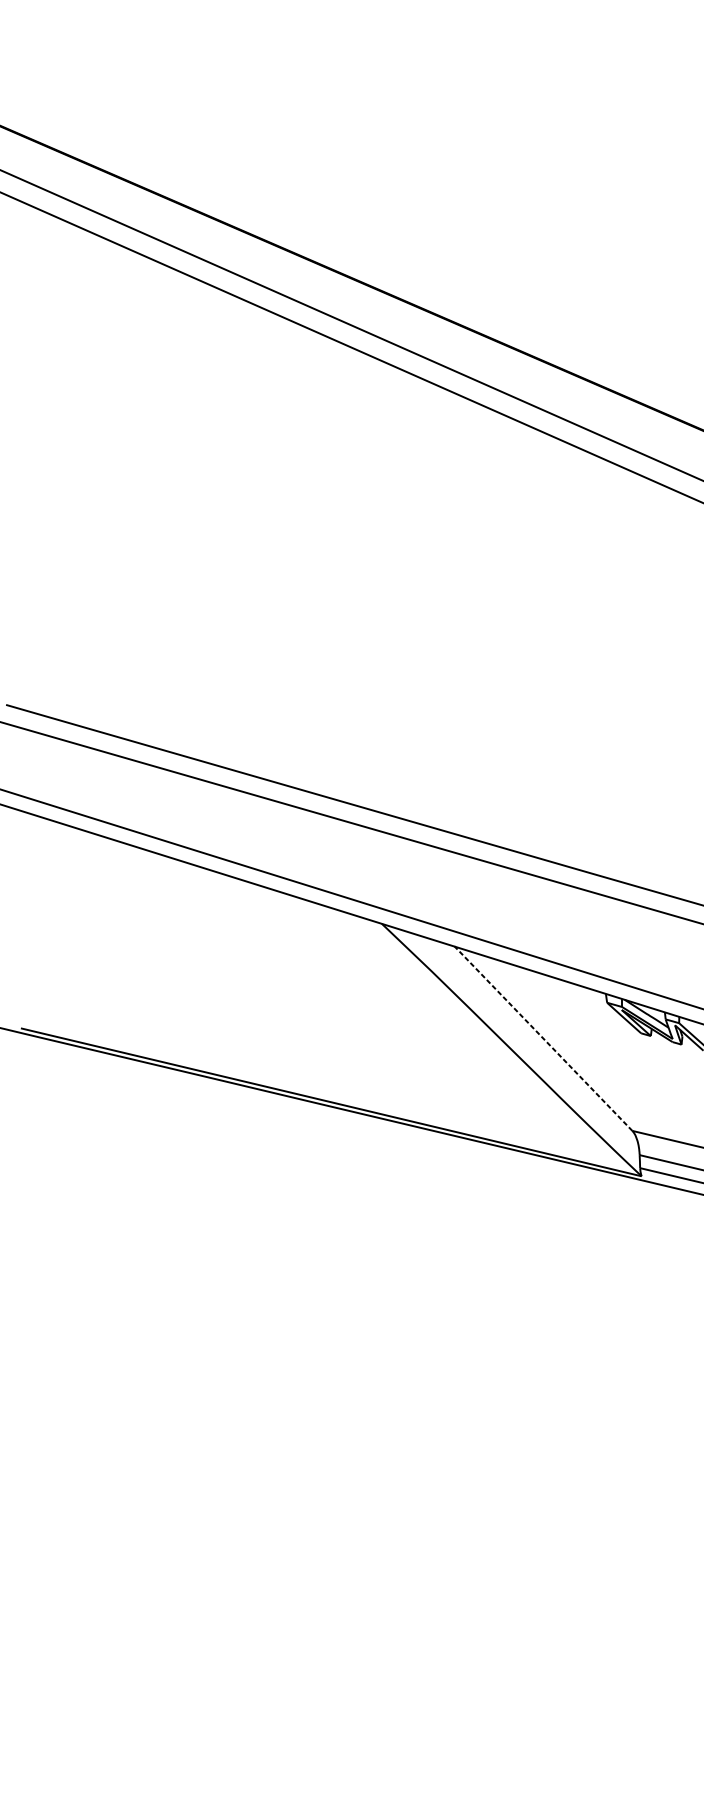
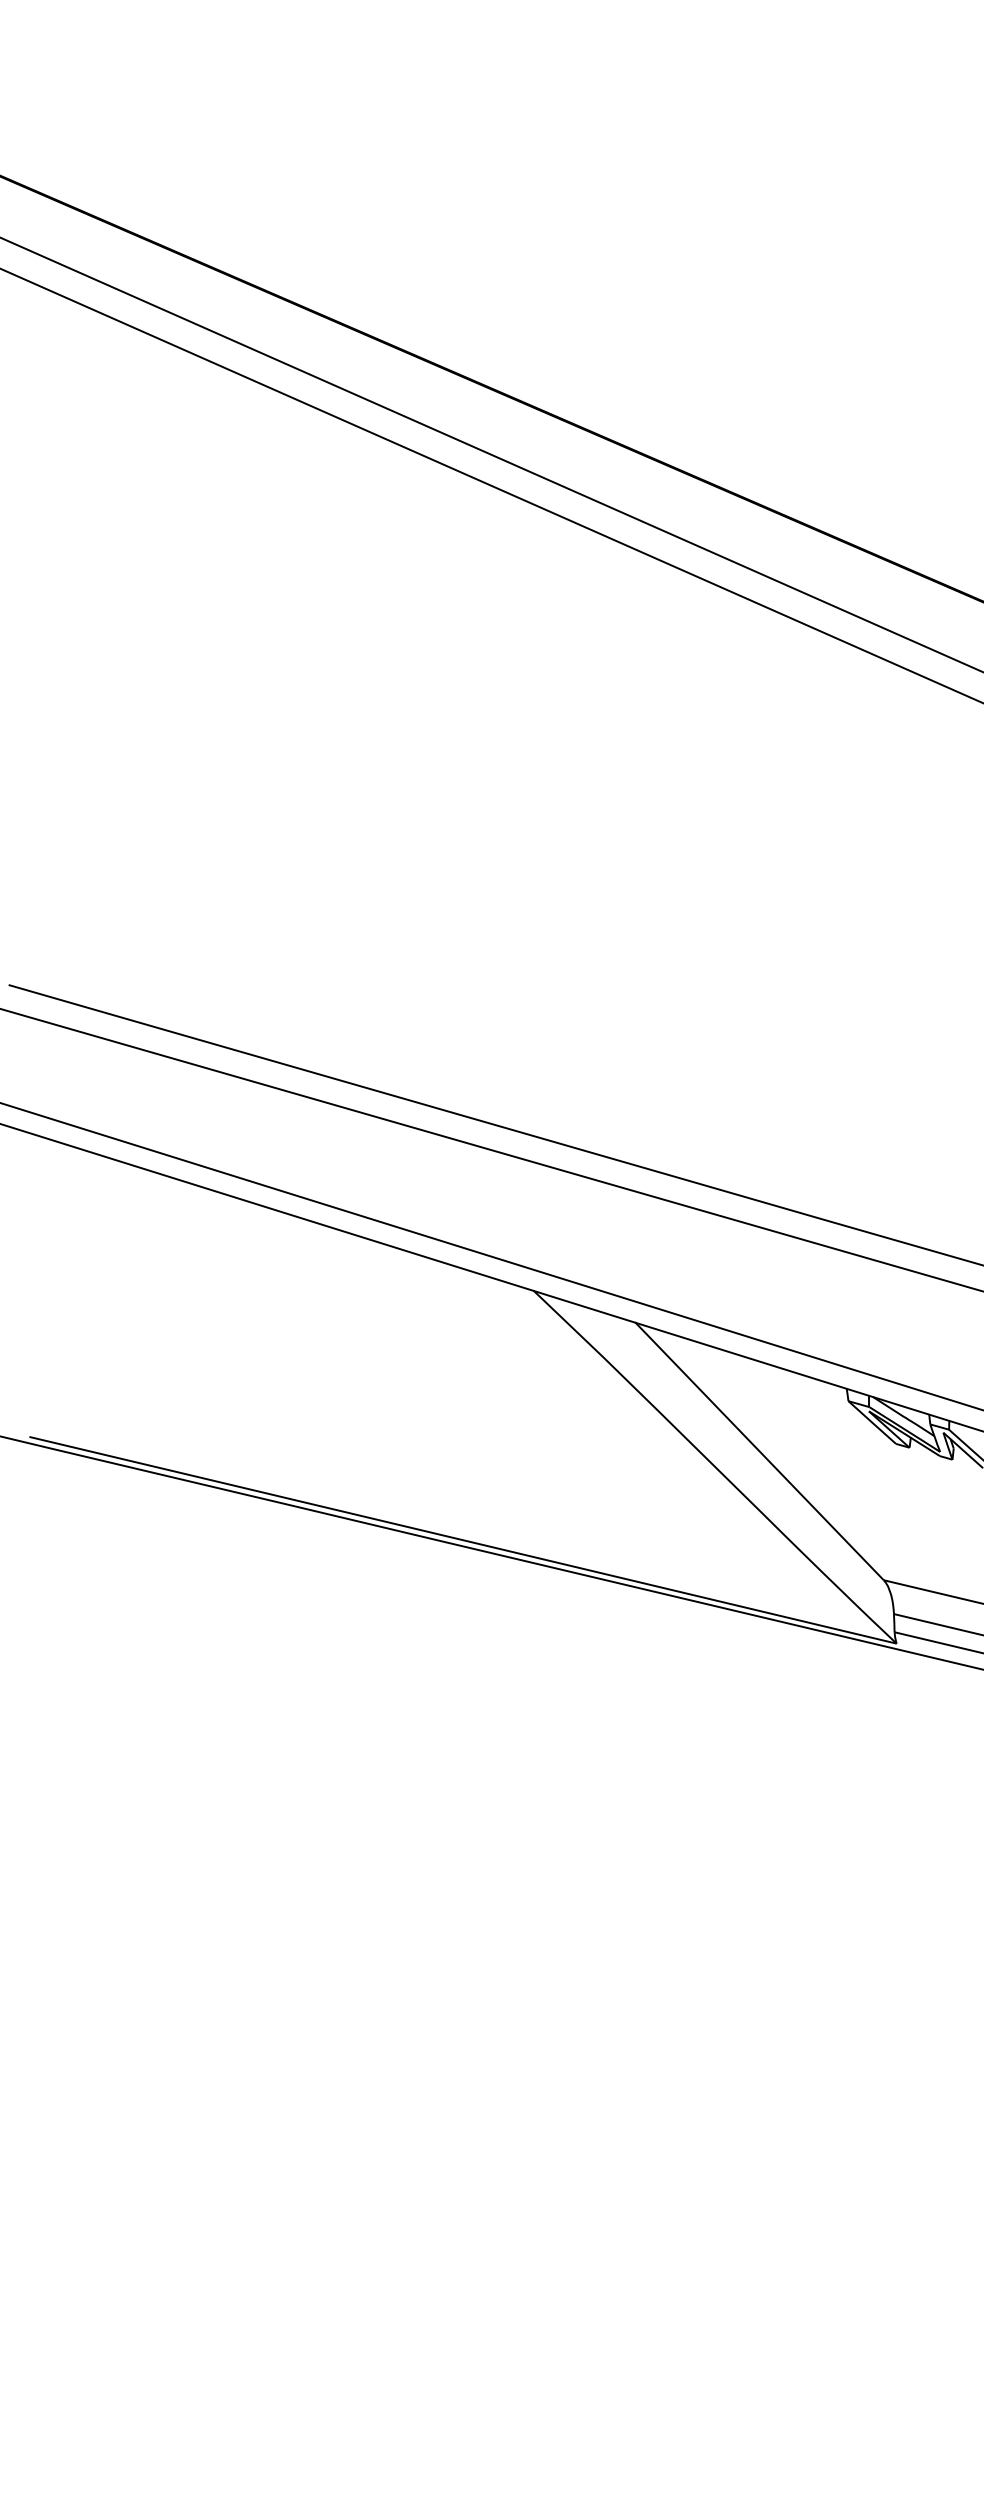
line: (543, 1038) -> (759, 1450), dashed -> solid

